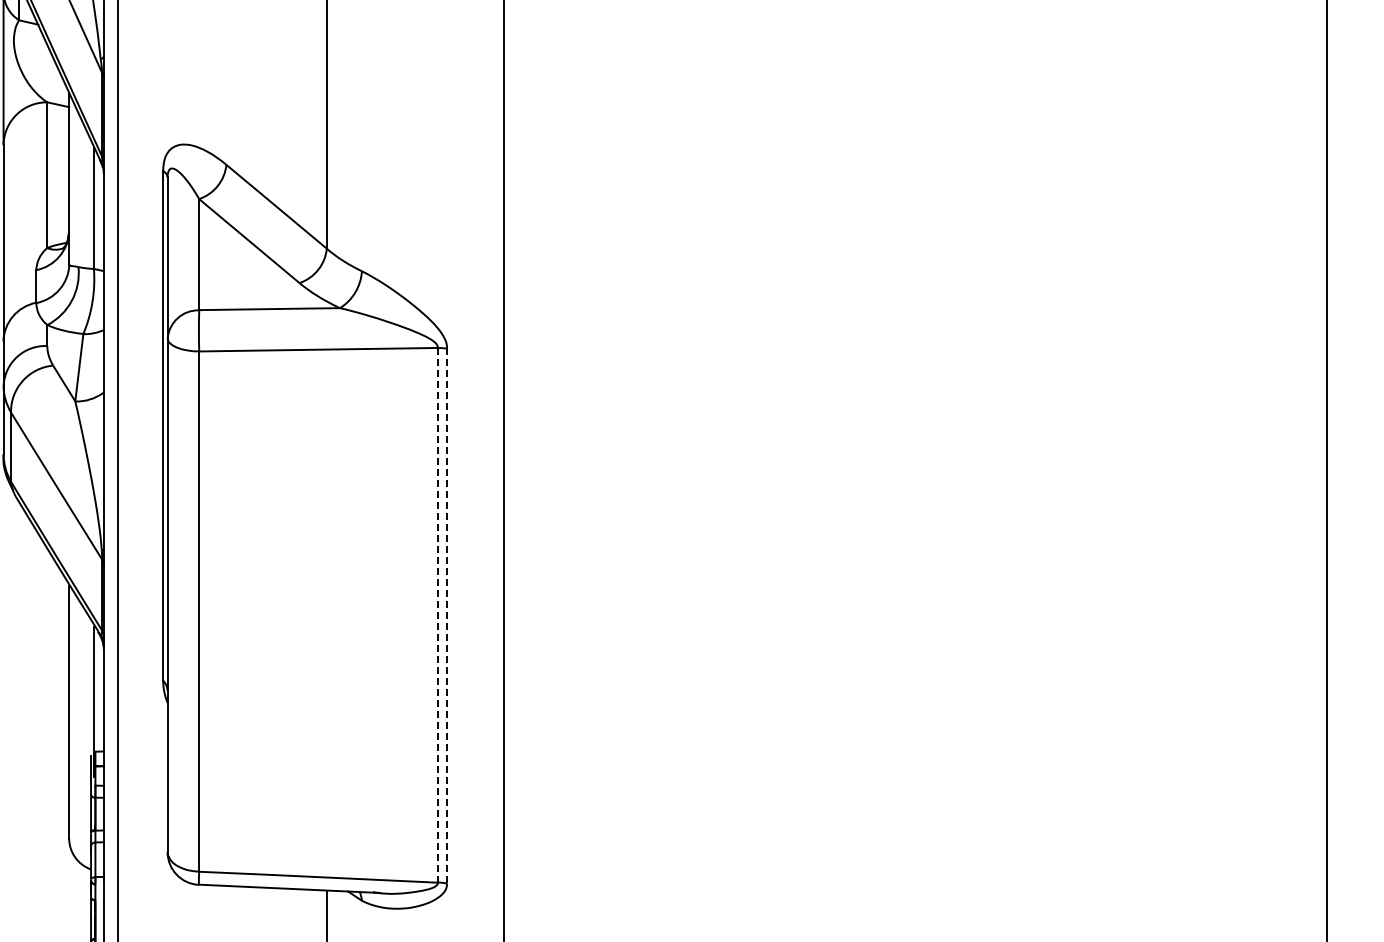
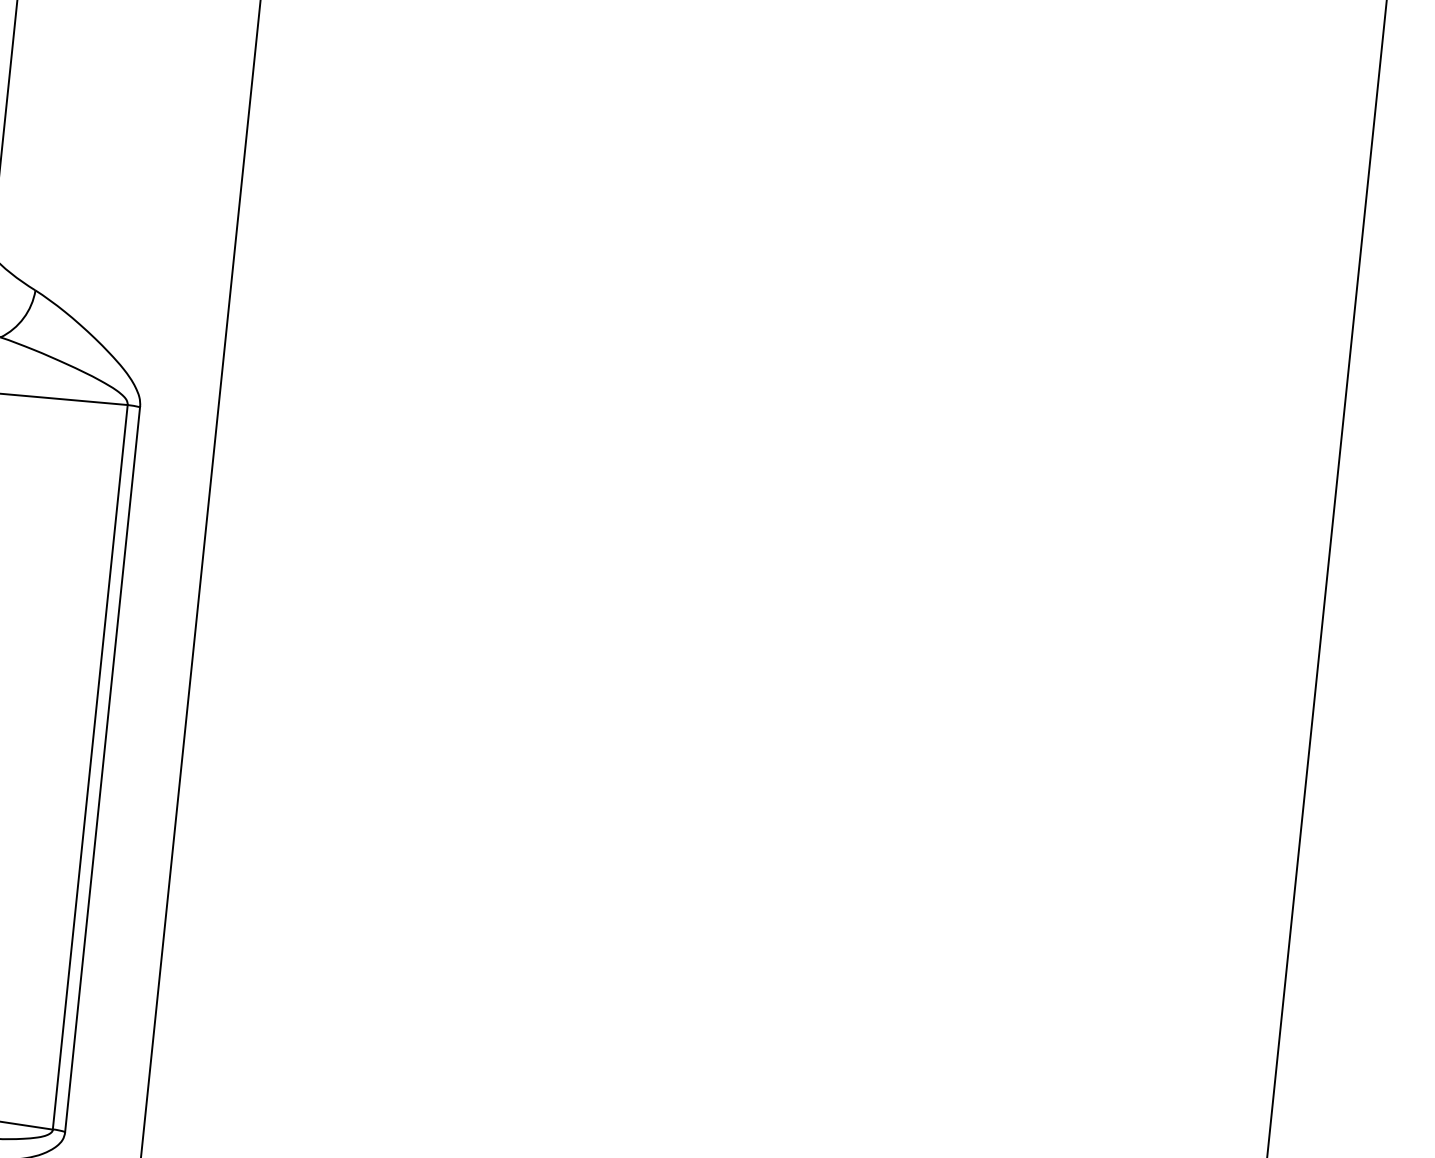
line: (437, 614) -> (89, 766), dashed -> solid
line: (447, 616) -> (103, 770), dashed -> solid

